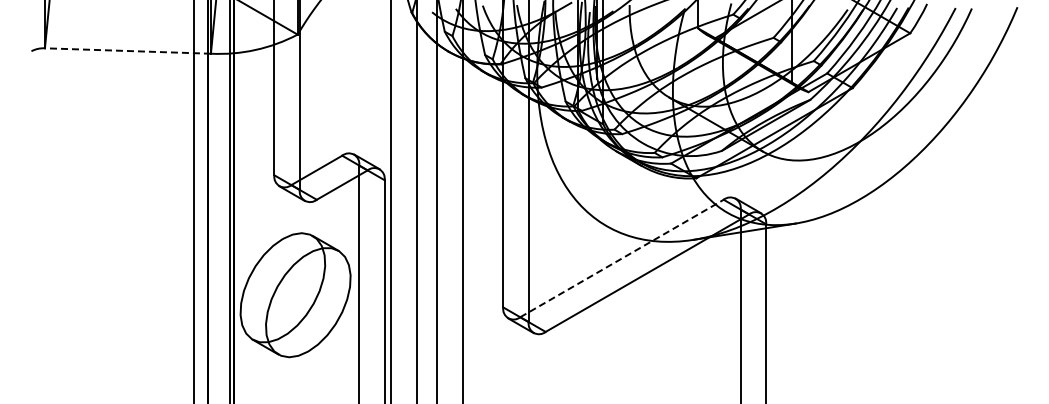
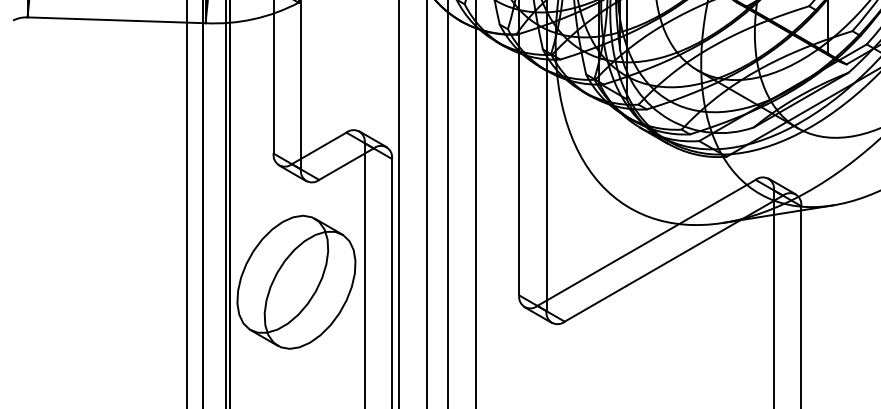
line: (127, 51) -> (116, 20), dashed -> solid
line: (622, 258) -> (647, 242), dashed -> solid

